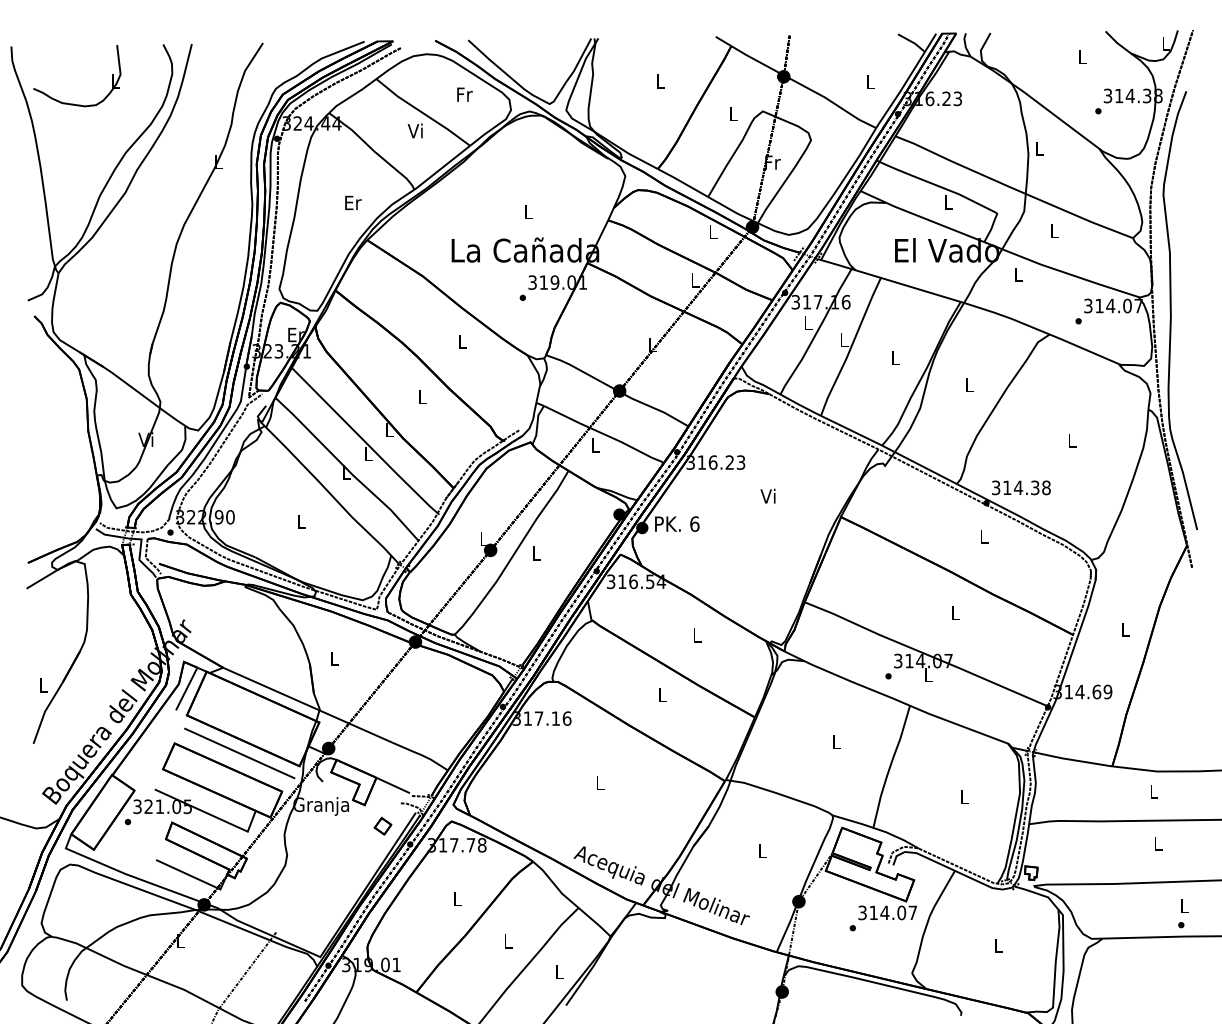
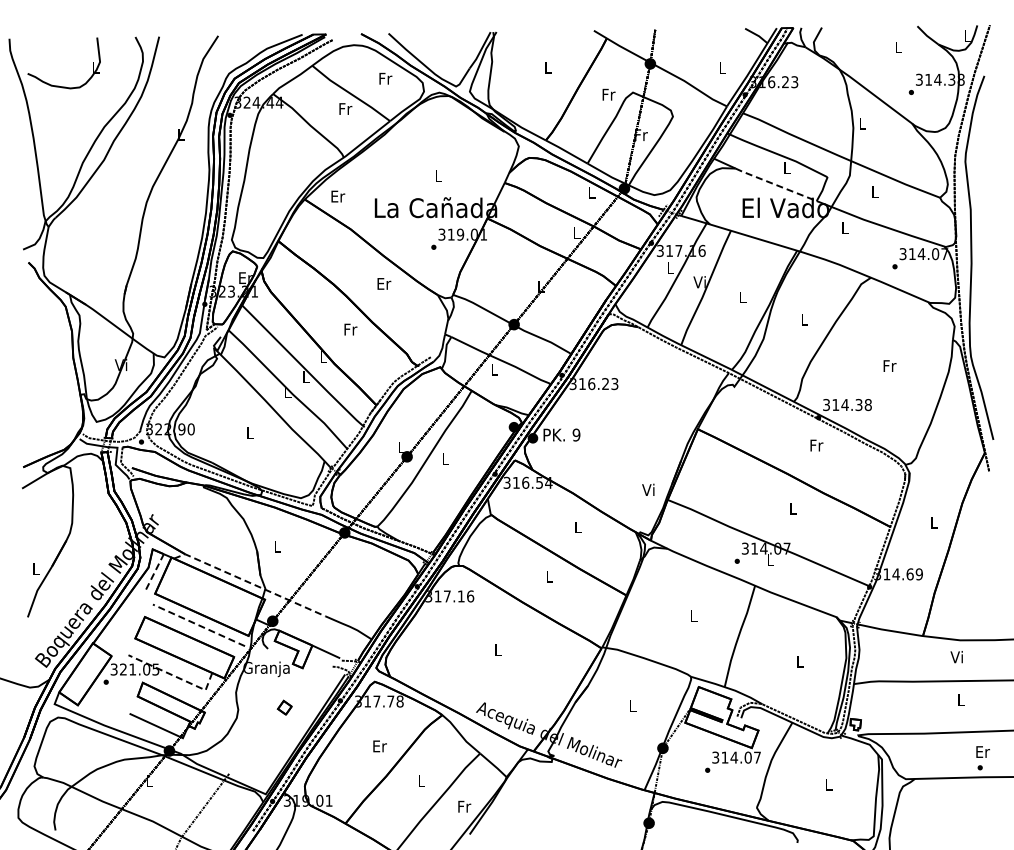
text: (733, 113) -> (608, 94), L -> Fr
text: (416, 130) -> (345, 108), Vi -> Fr
text: (353, 202) -> (338, 196), moved
line: (935, 223) -> (776, 185), solid -> dashed
text: (843, 340) -> (699, 282), L -> Vi
text: (463, 341) -> (384, 283), L -> Er
text: (422, 396) -> (350, 329), L -> Fr
text: (1071, 440) -> (889, 365), L -> Fr
text: (768, 495) -> (648, 489), moved
text: (694, 523) -> (576, 434), 6 -> 9
text: (984, 536) -> (816, 445), L -> Fr
line: (186, 688) -> (154, 571), solid -> dashed
line: (299, 701) -> (248, 582), solid -> dashed
line: (239, 753) -> (198, 625), solid -> dashed
text: (1152, 792) -> (956, 657), L -> Vi
line: (211, 815) -> (175, 676), solid -> dashed
part: (382, 825) -> (284, 707), moved
text: (457, 899) -> (379, 746), L -> Er
text: (1185, 905) -> (983, 751), L -> Er
text: (559, 971) -> (464, 806), L -> Fr

